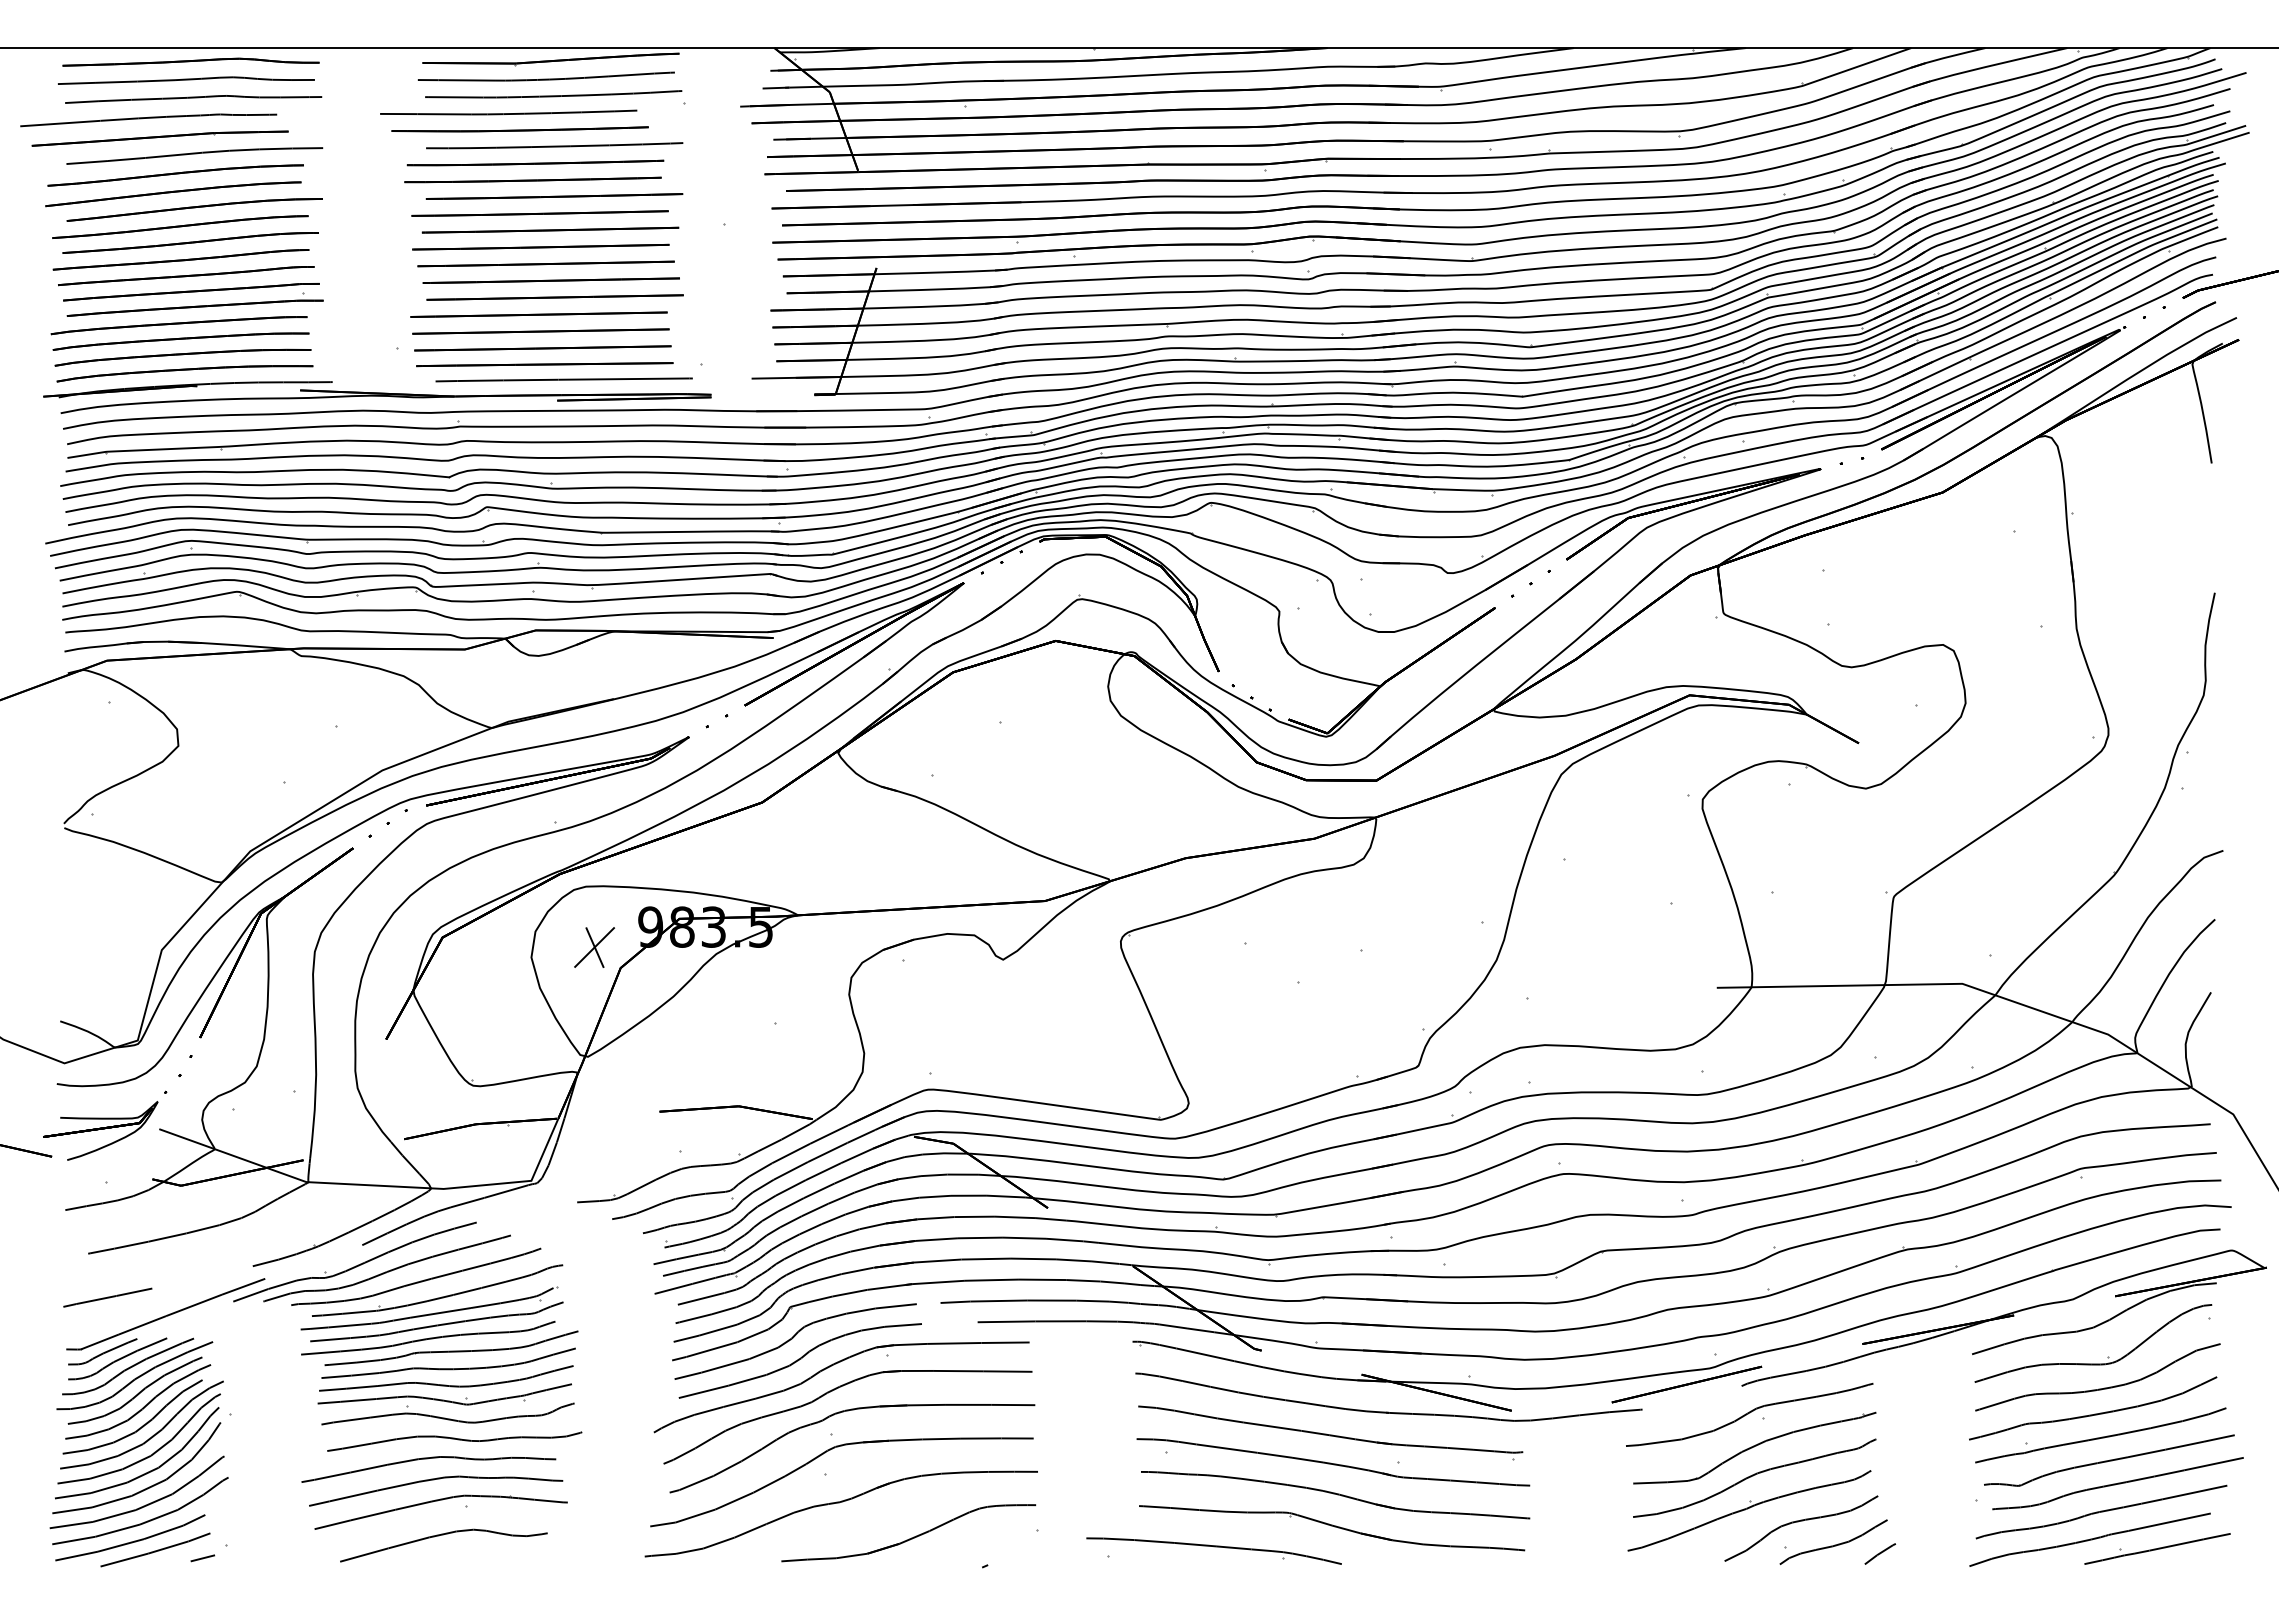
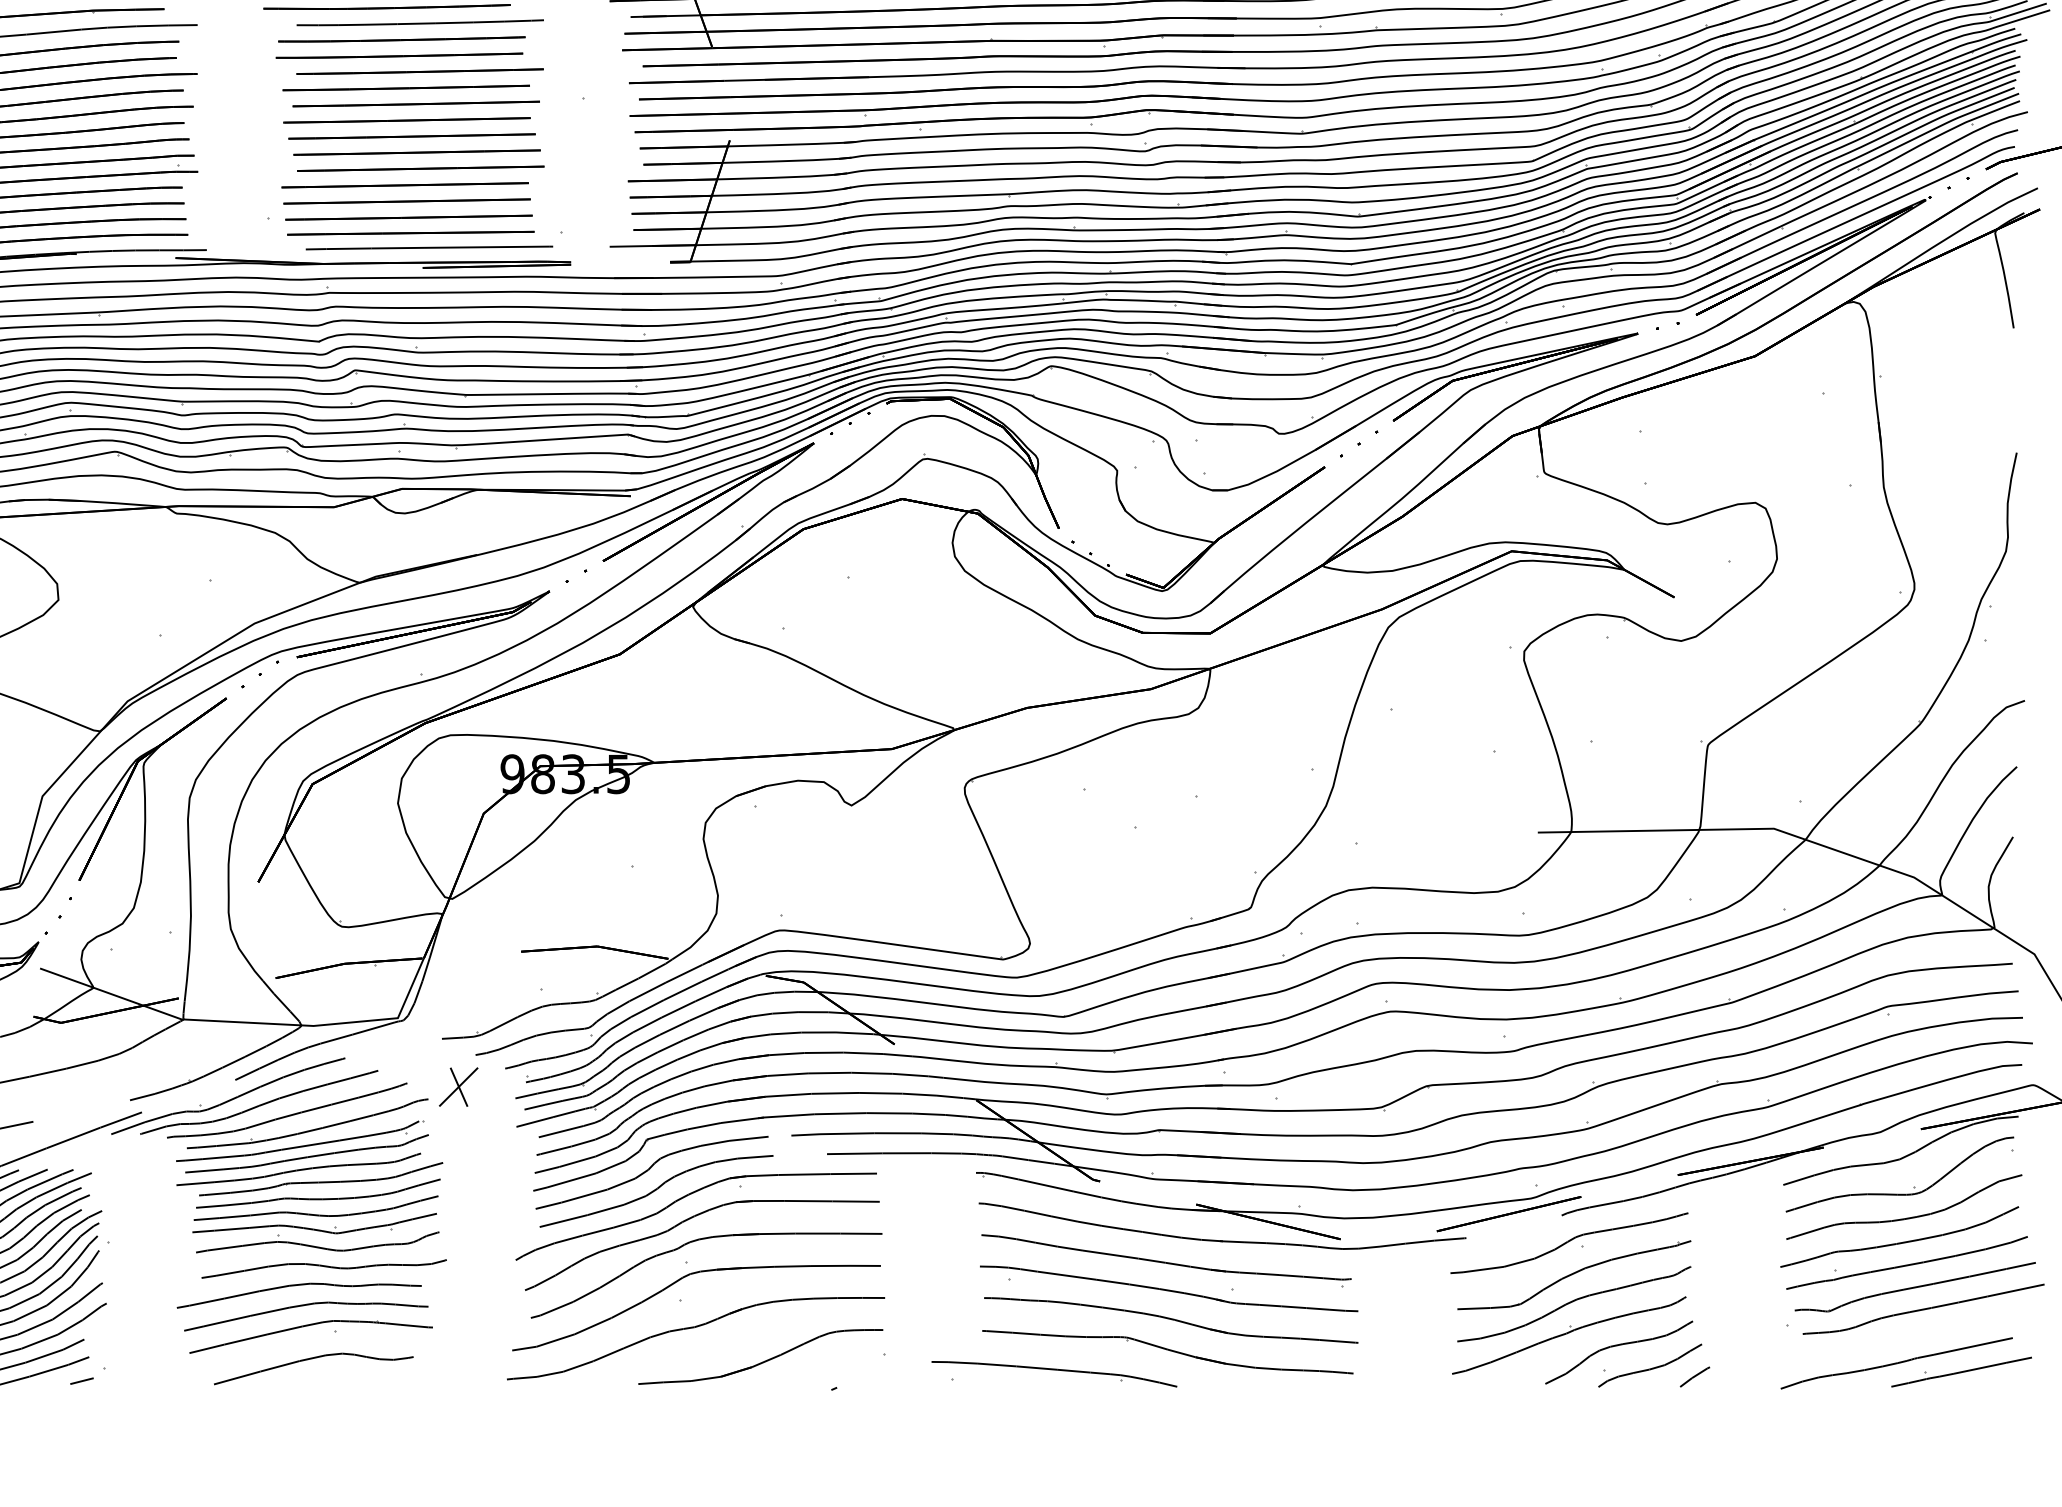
part: (594, 947) -> (458, 1087), moved
curve: (2101, 1511) -> (1907, 1336), removed

